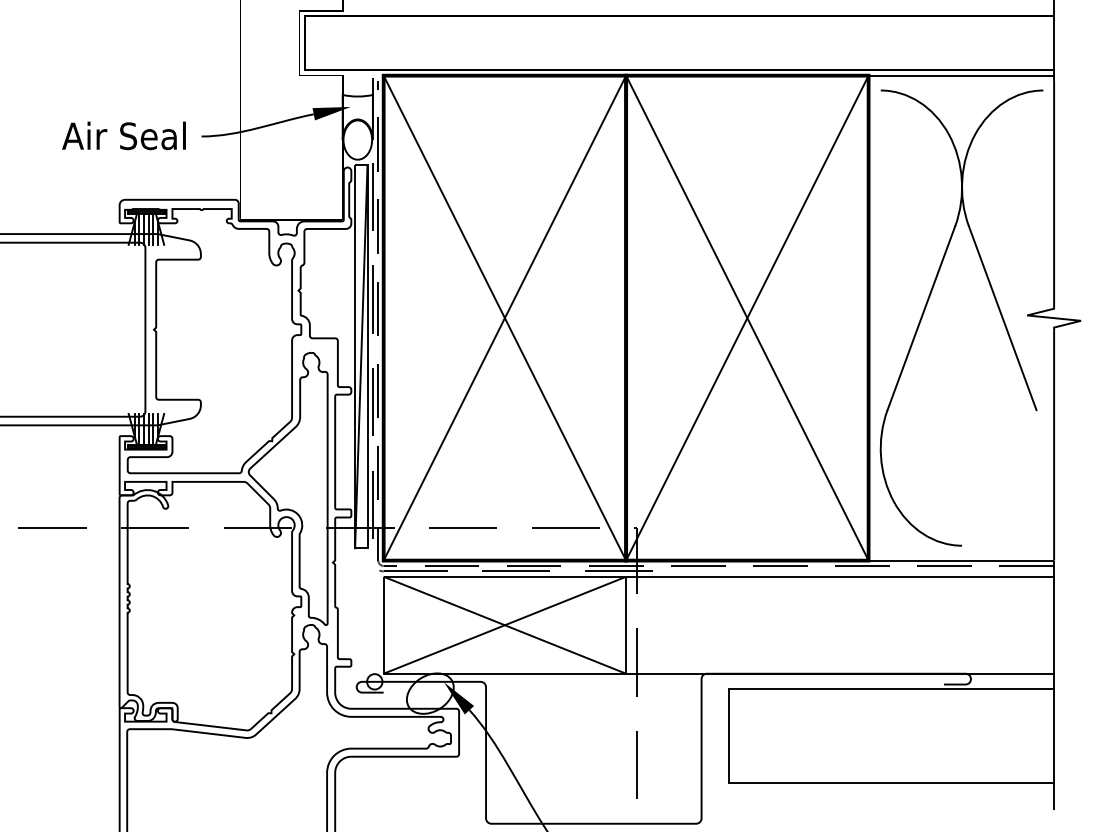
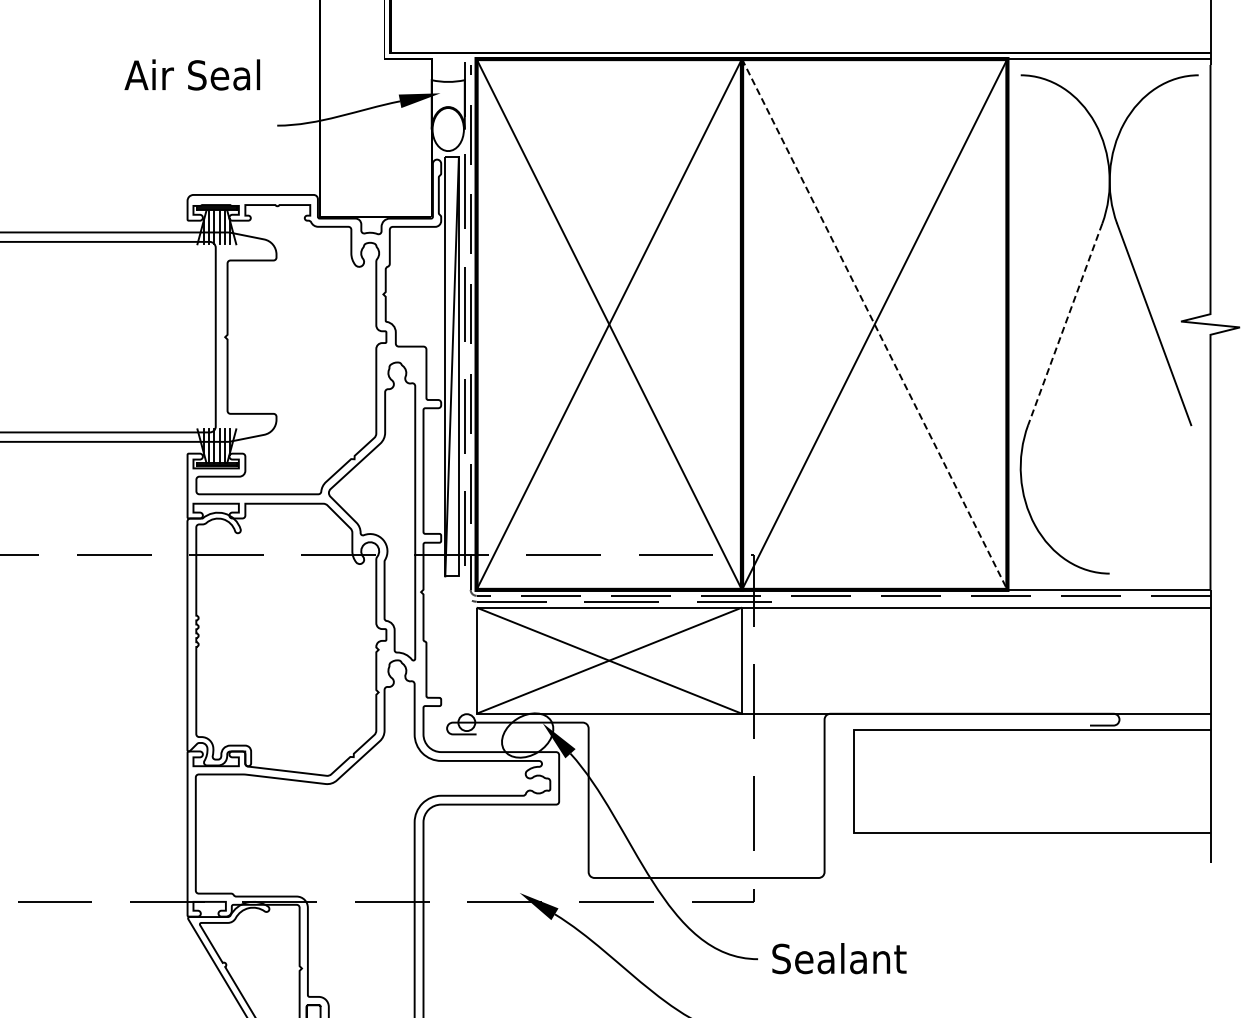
text: (124, 135) -> (192, 74), moved
line: (747, 318) -> (874, 324), solid -> dashed
line: (921, 318) -> (1065, 324), solid -> dashed

